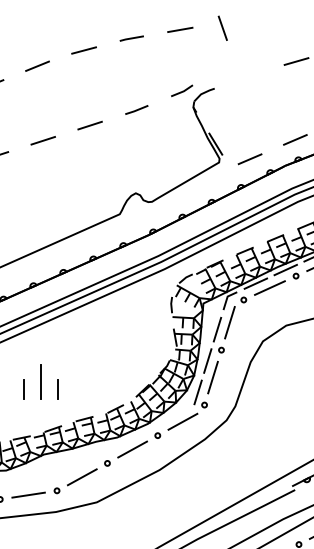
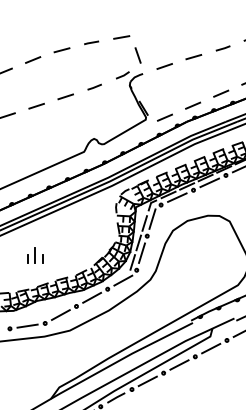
line: (221, 28) -> (137, 55), moved
line: (249, 76) -> (164, 66), added
part: (41, 381) -> (35, 255), size x0.71

